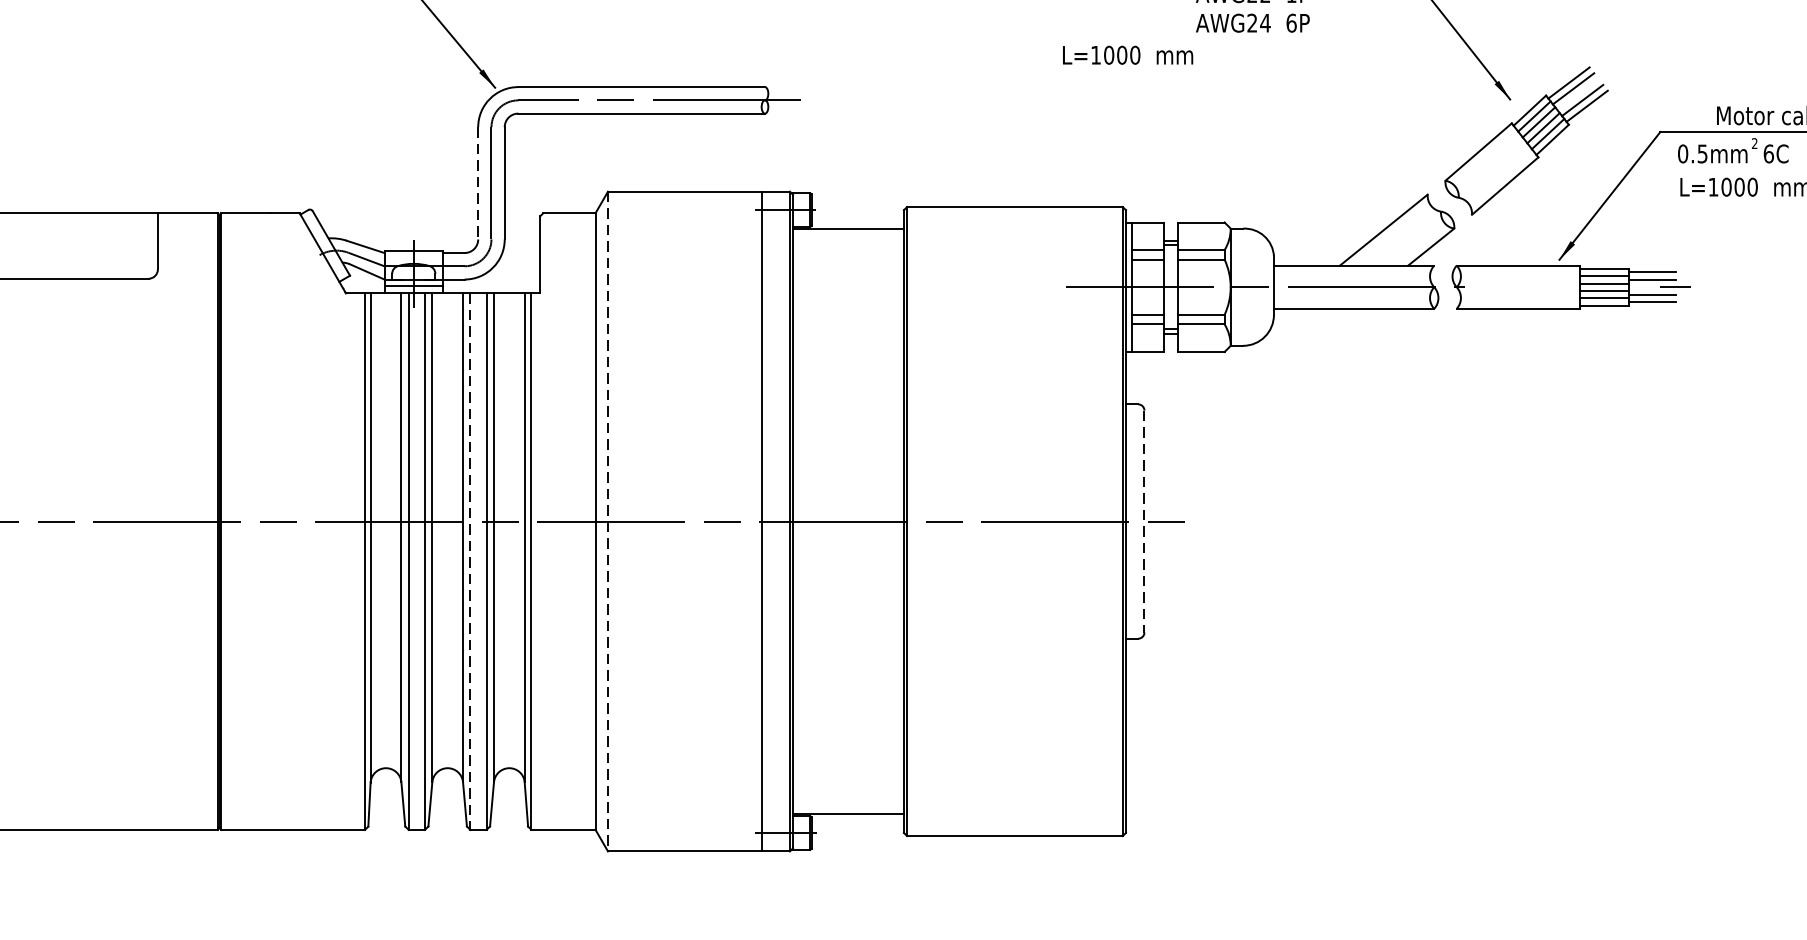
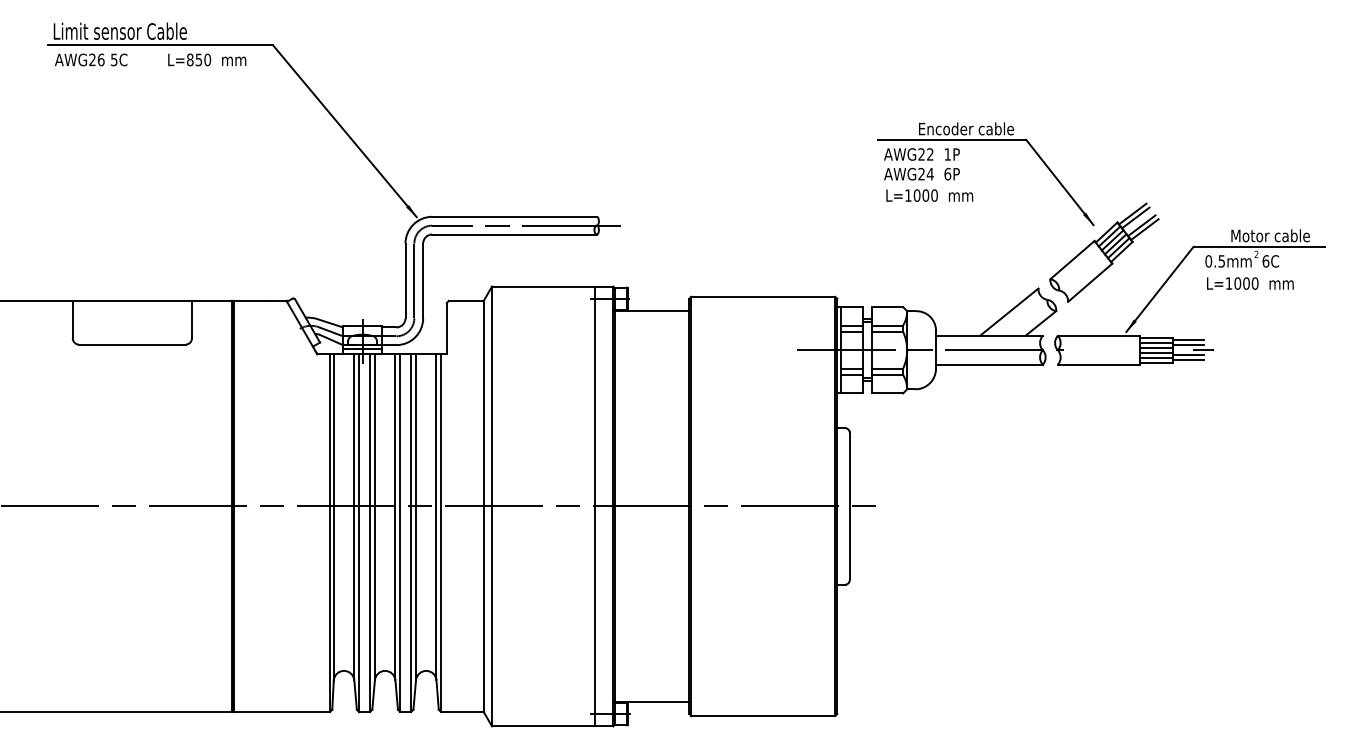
text: (1127, 55) -> (929, 195), moved
line: (478, 184) -> (405, 281), dashed -> solid
line: (608, 521) -> (492, 506), dashed -> solid
line: (1144, 521) -> (849, 506), dashed -> solid
line: (470, 562) -> (400, 533), dashed -> solid

